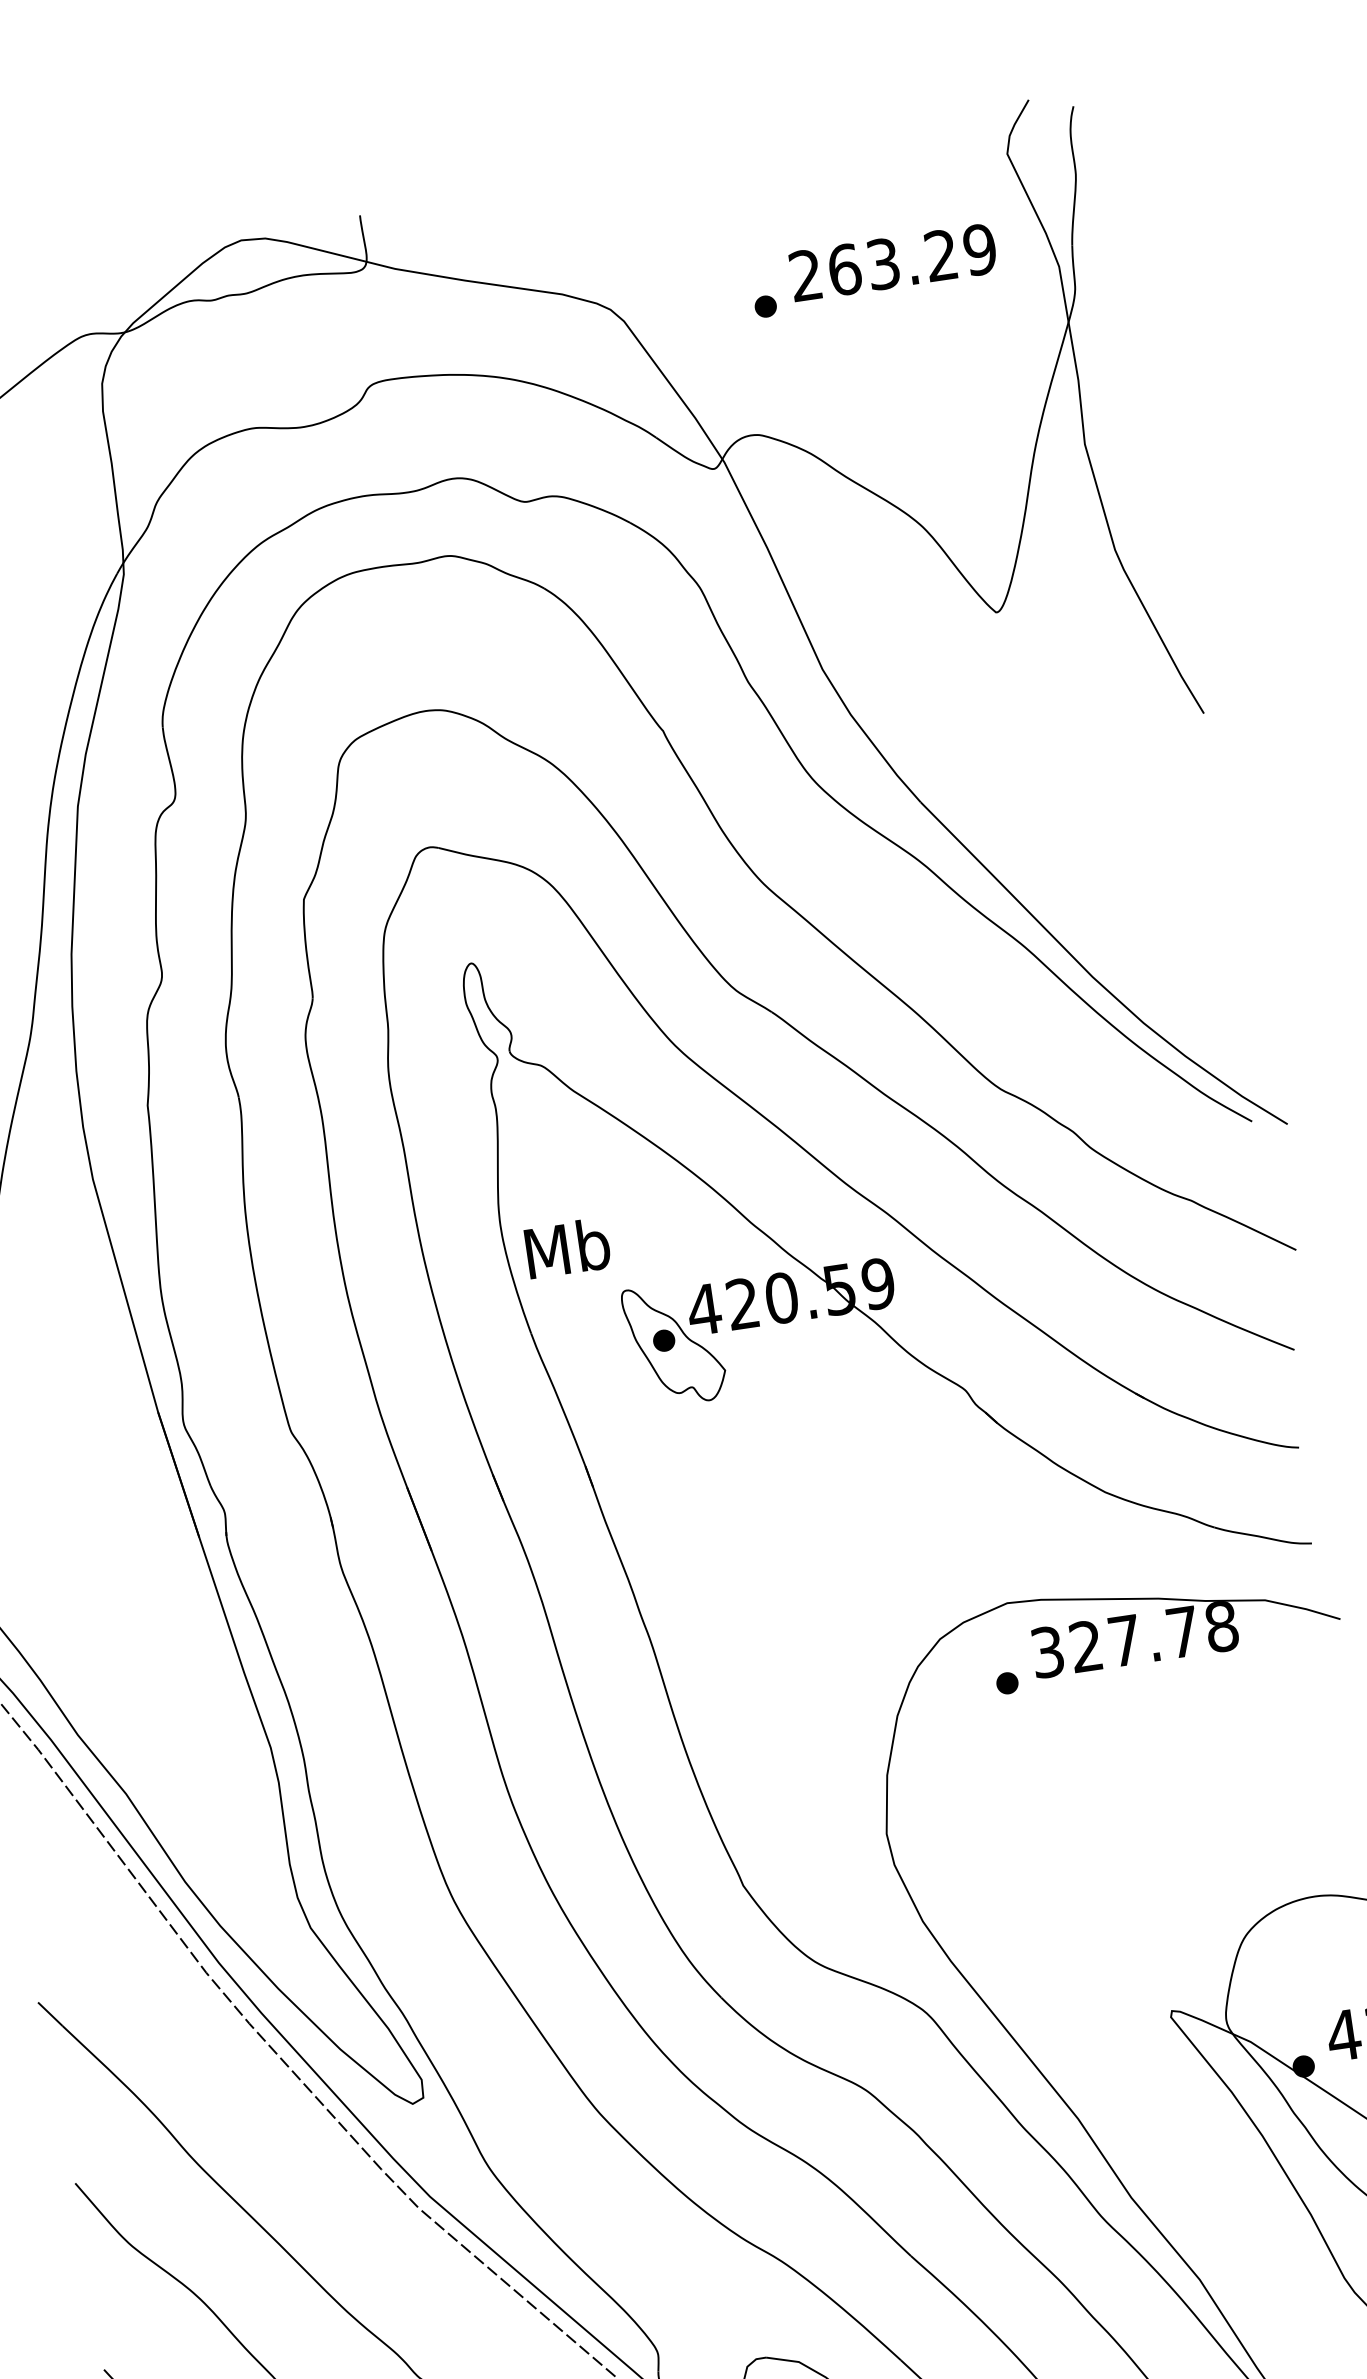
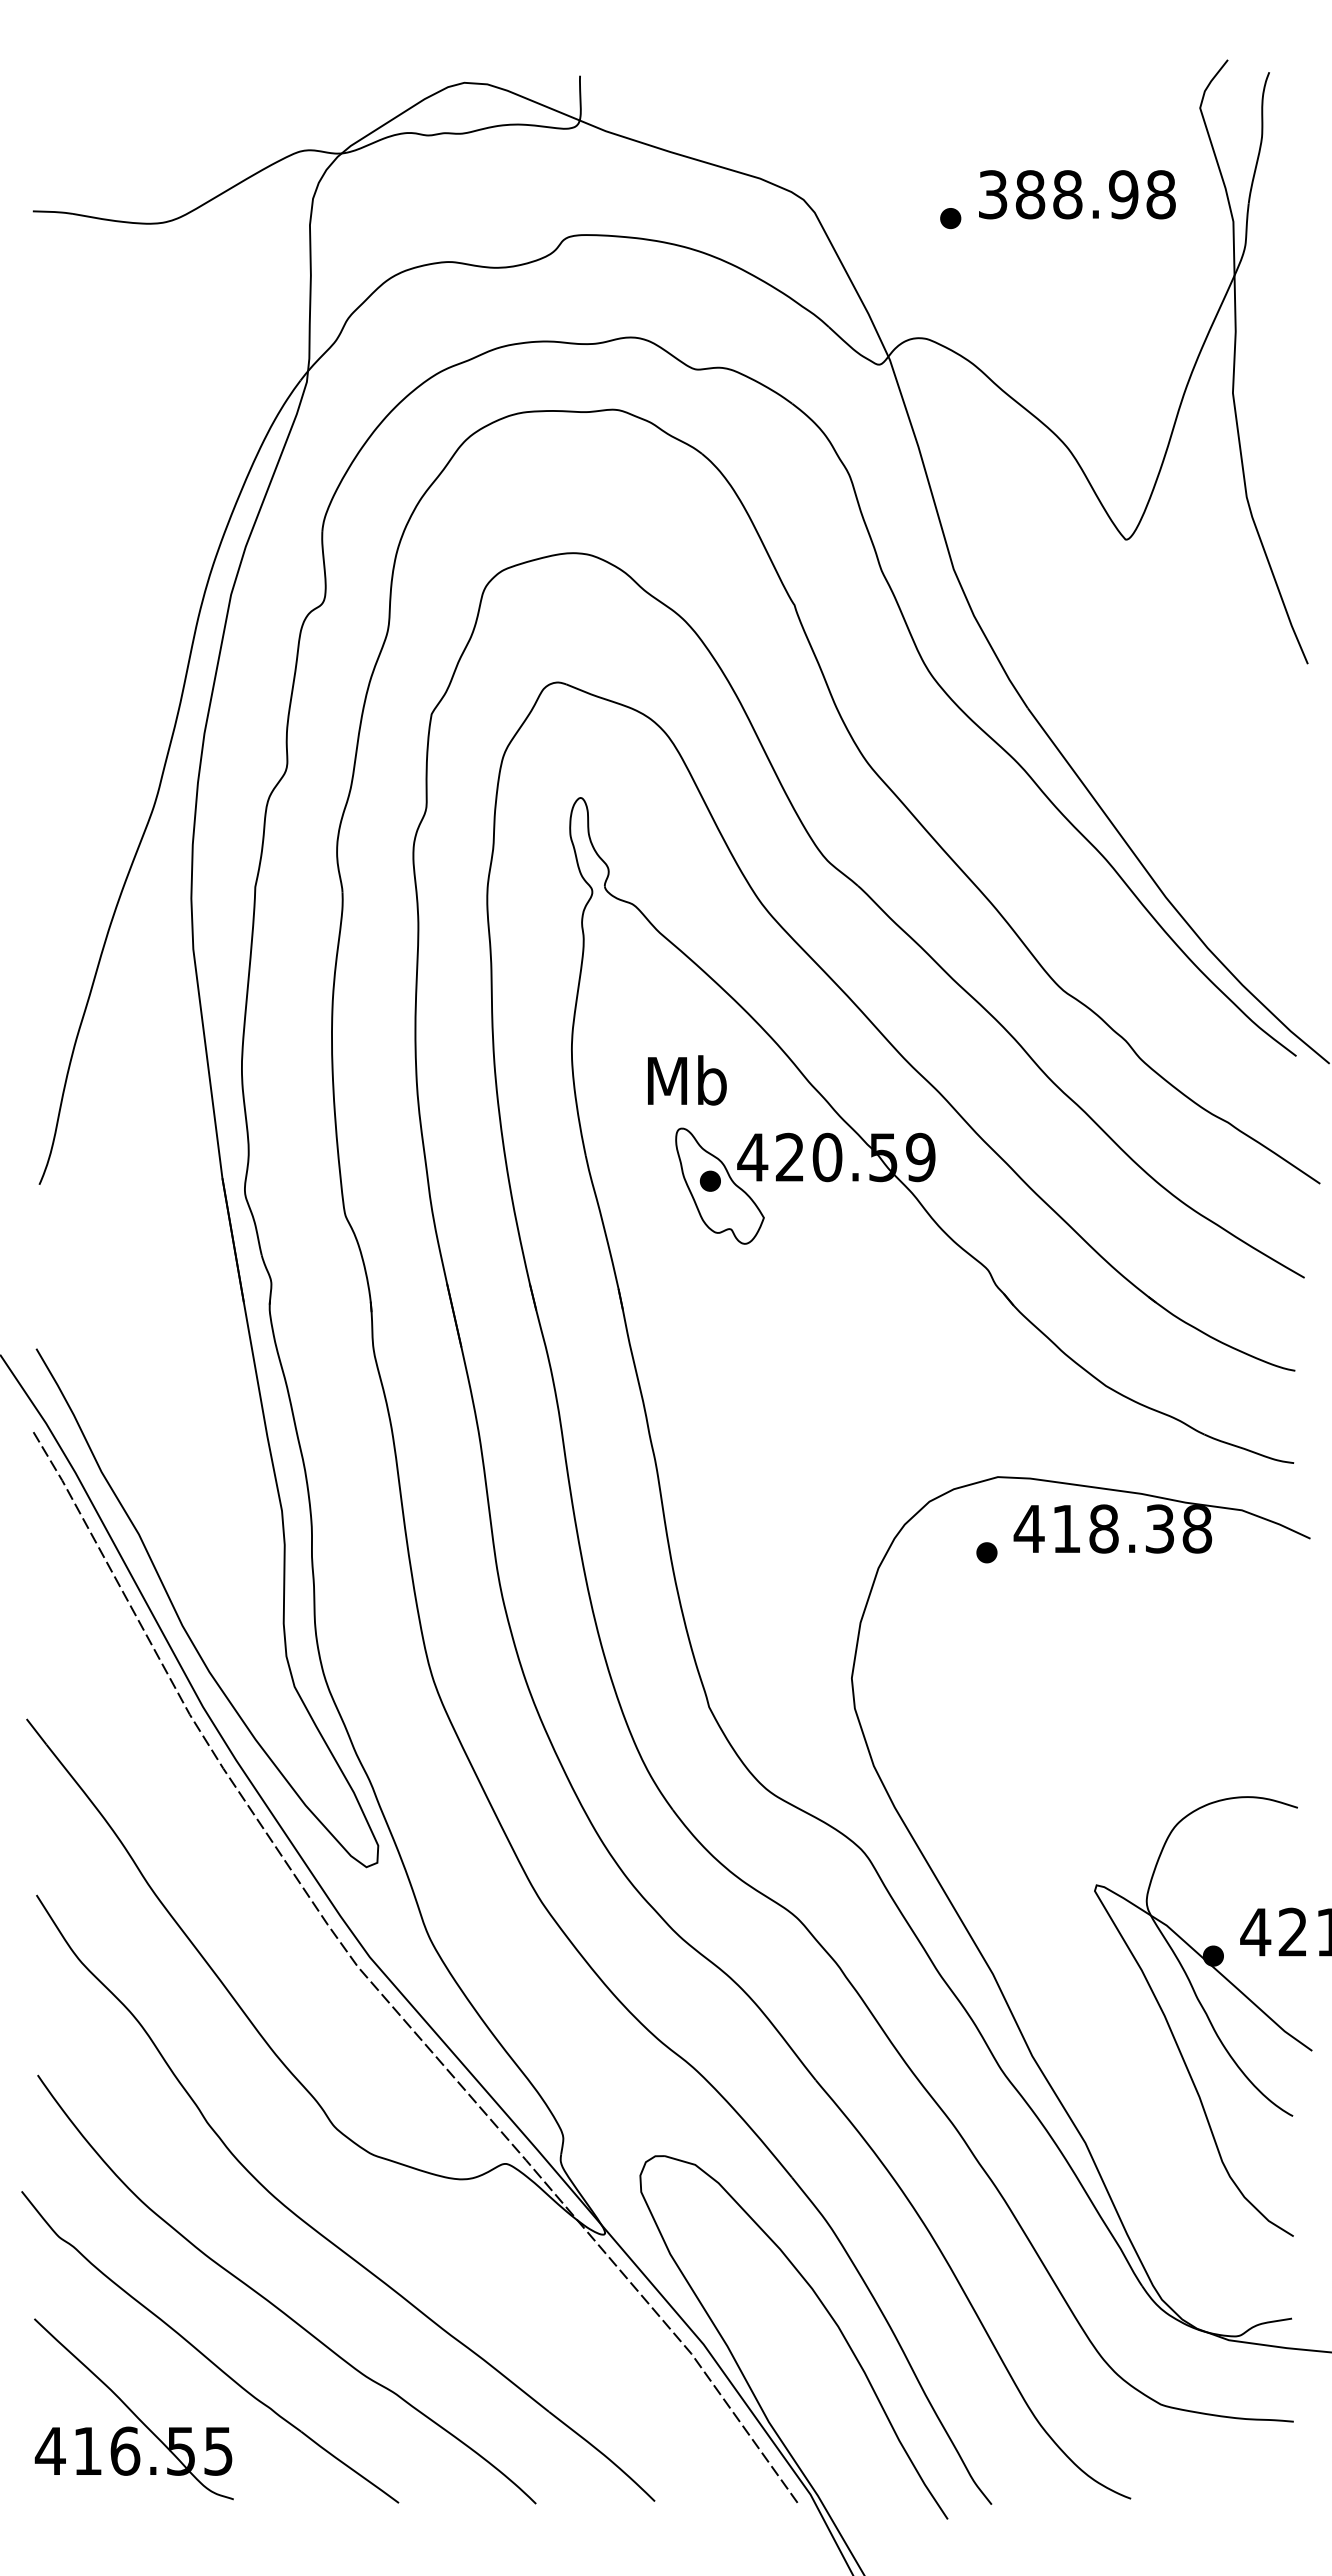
text: (892, 262) -> (1076, 194), 263.29 -> 388.98
text: (568, 1248) -> (687, 1080), moved
text: (1114, 1641) -> (1093, 1528), 327.78 -> 418.38

